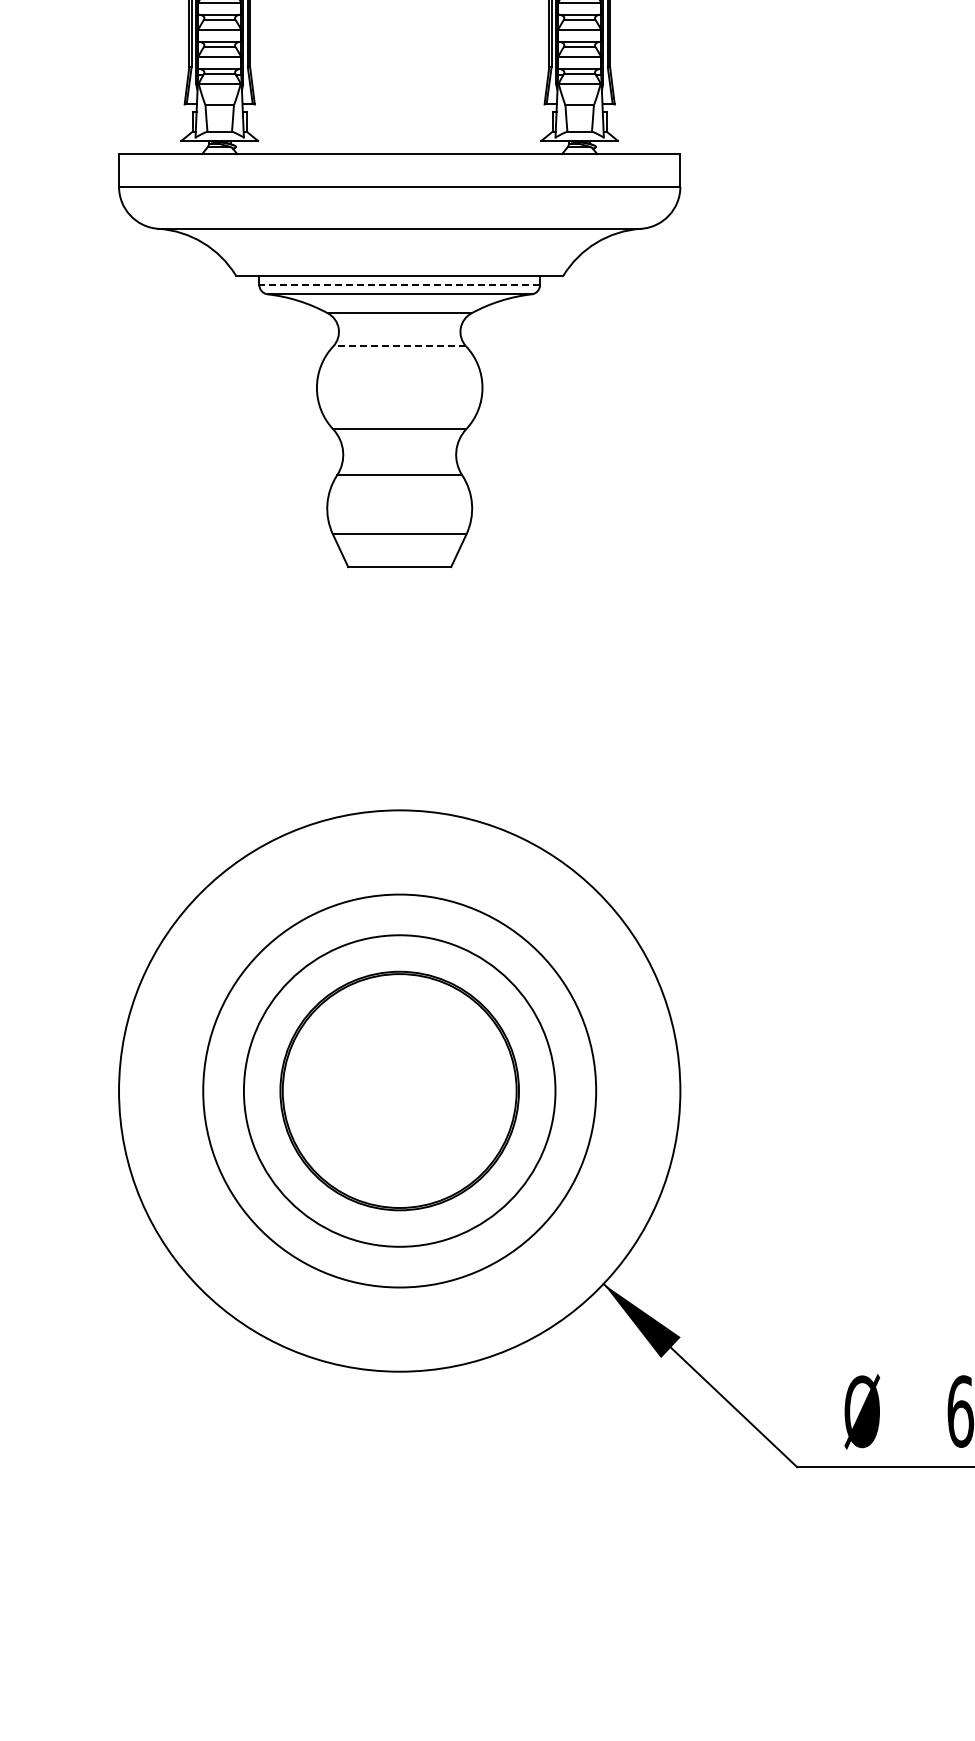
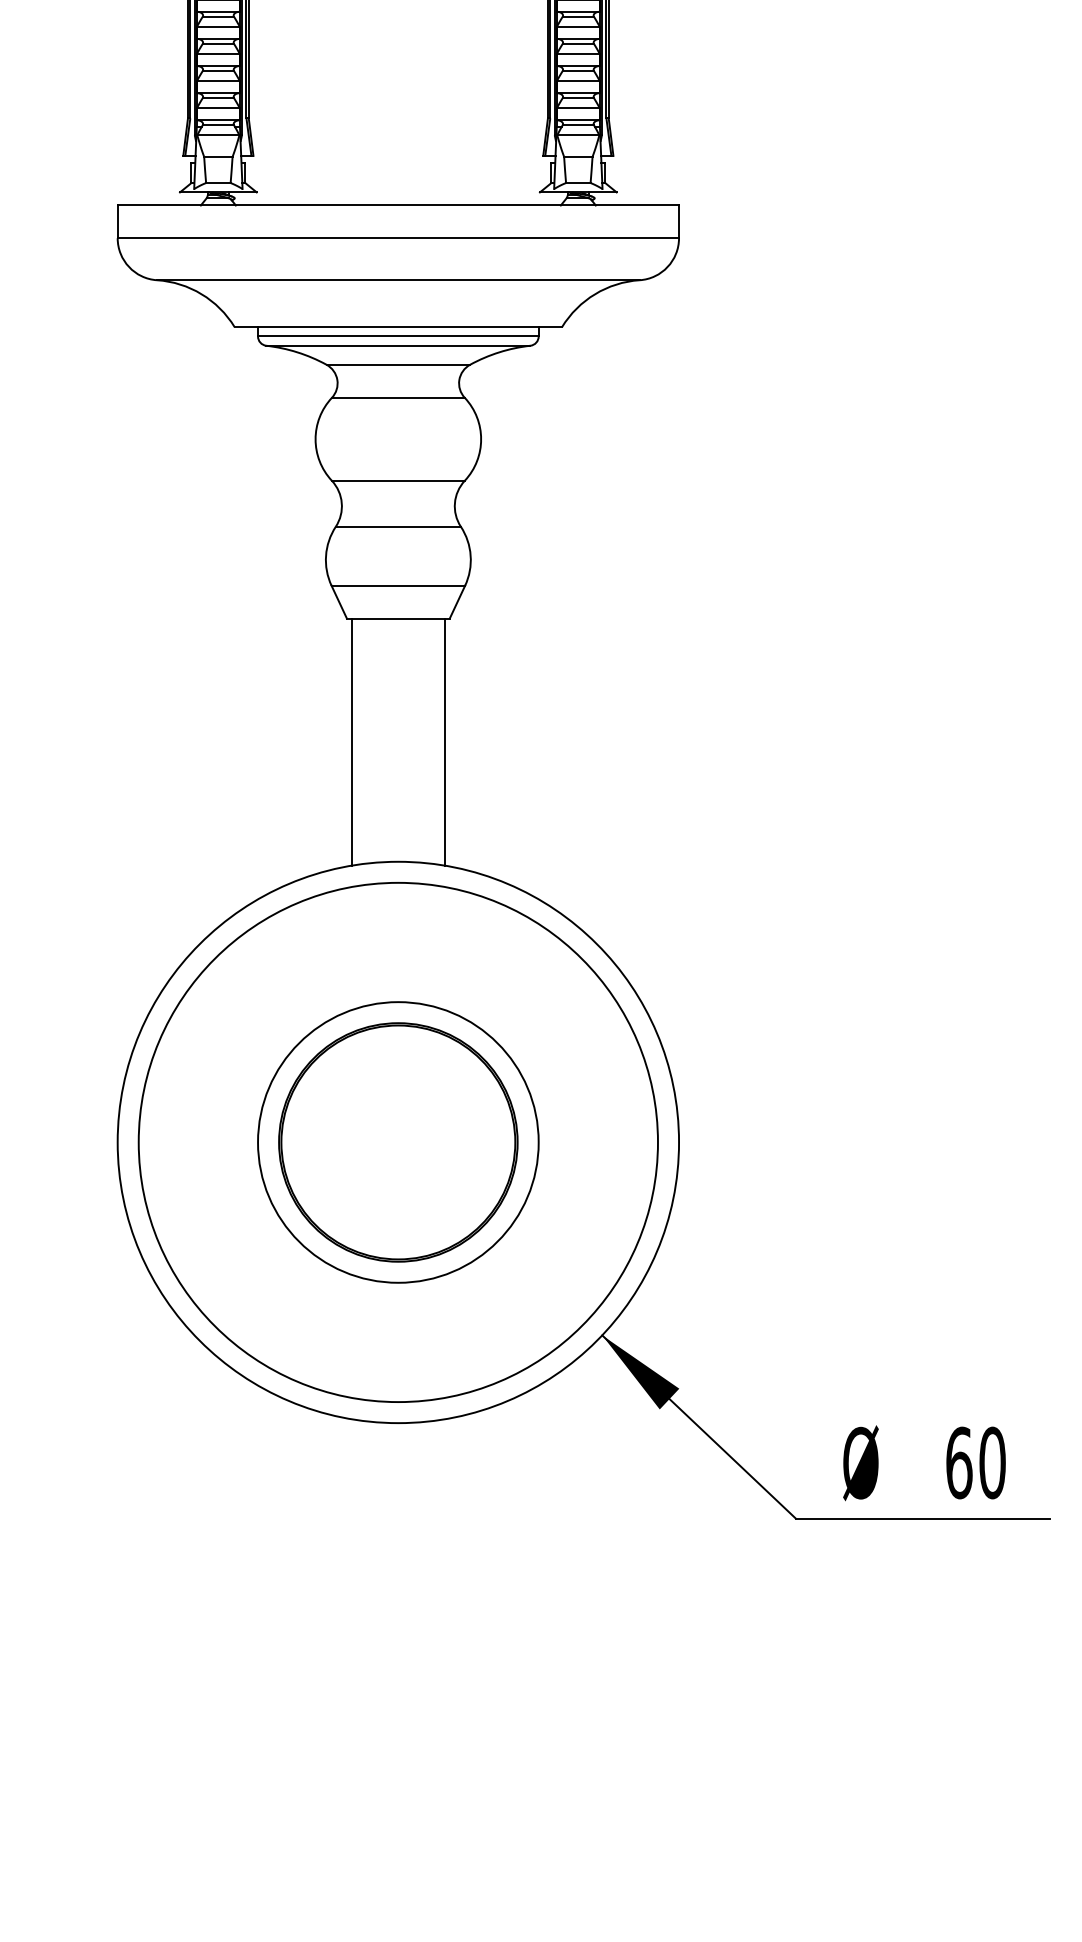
line: (398, 285) -> (397, 336), dashed -> solid
line: (398, 346) -> (397, 397), dashed -> solid
line: (352, 690) -> (351, 741), added
line: (446, 690) -> (445, 741), added
circle: (398, 1091) -> (397, 1142), size x1.67
circle: (399, 1091) -> (398, 1142), size x0.71

